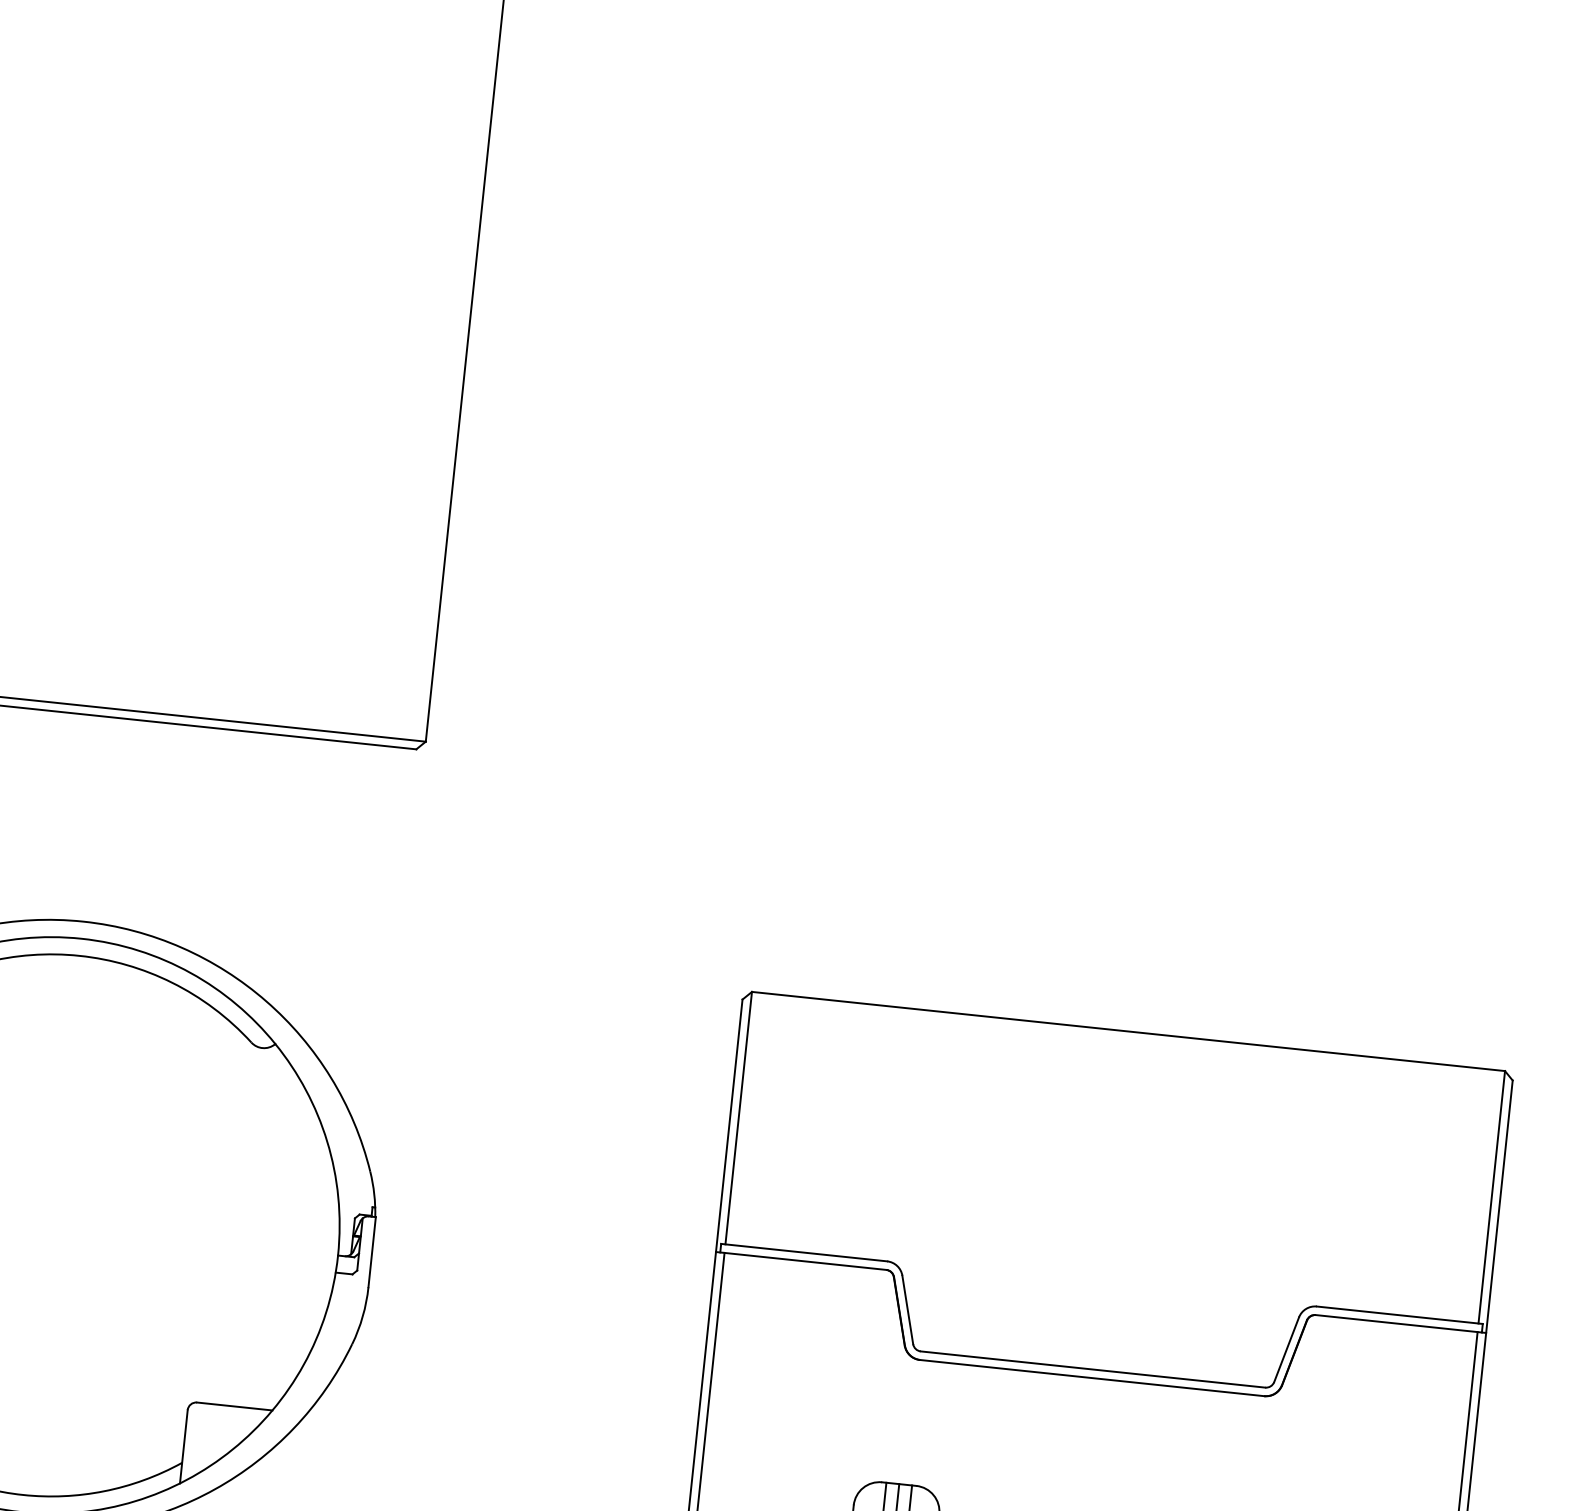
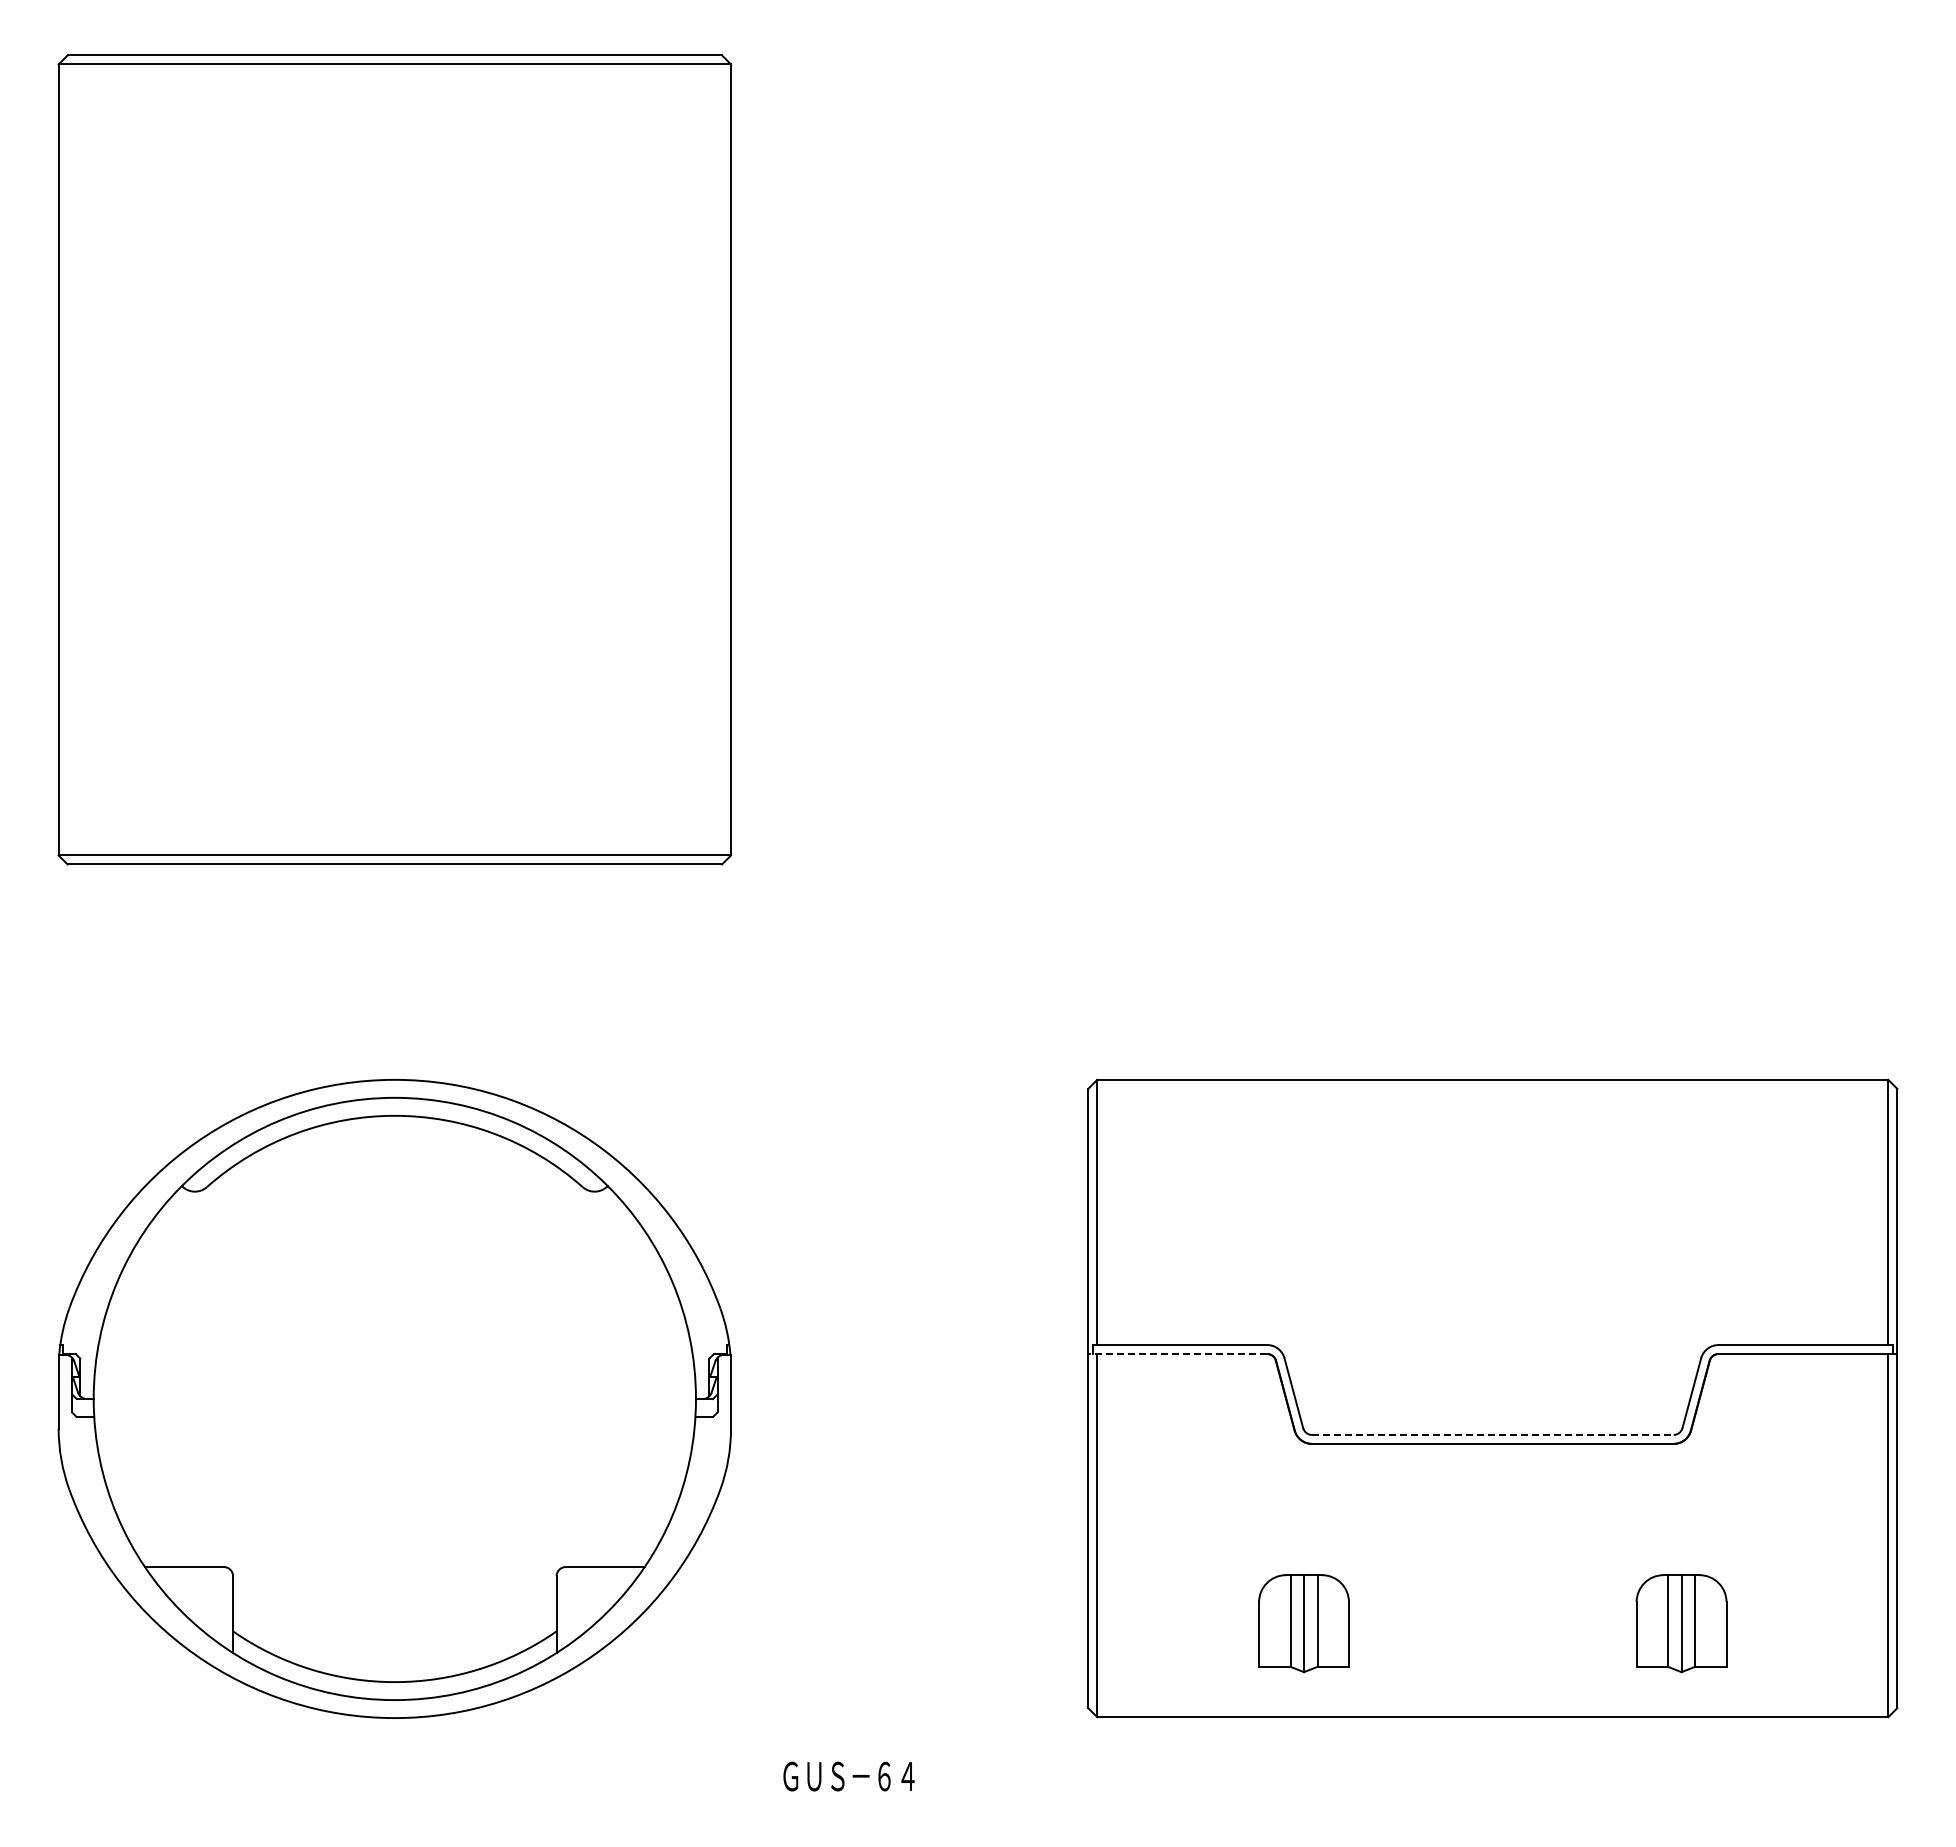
line: (800, 1261) -> (1177, 1354), solid -> dashed
line: (1092, 1369) -> (1492, 1434), solid -> dashed

